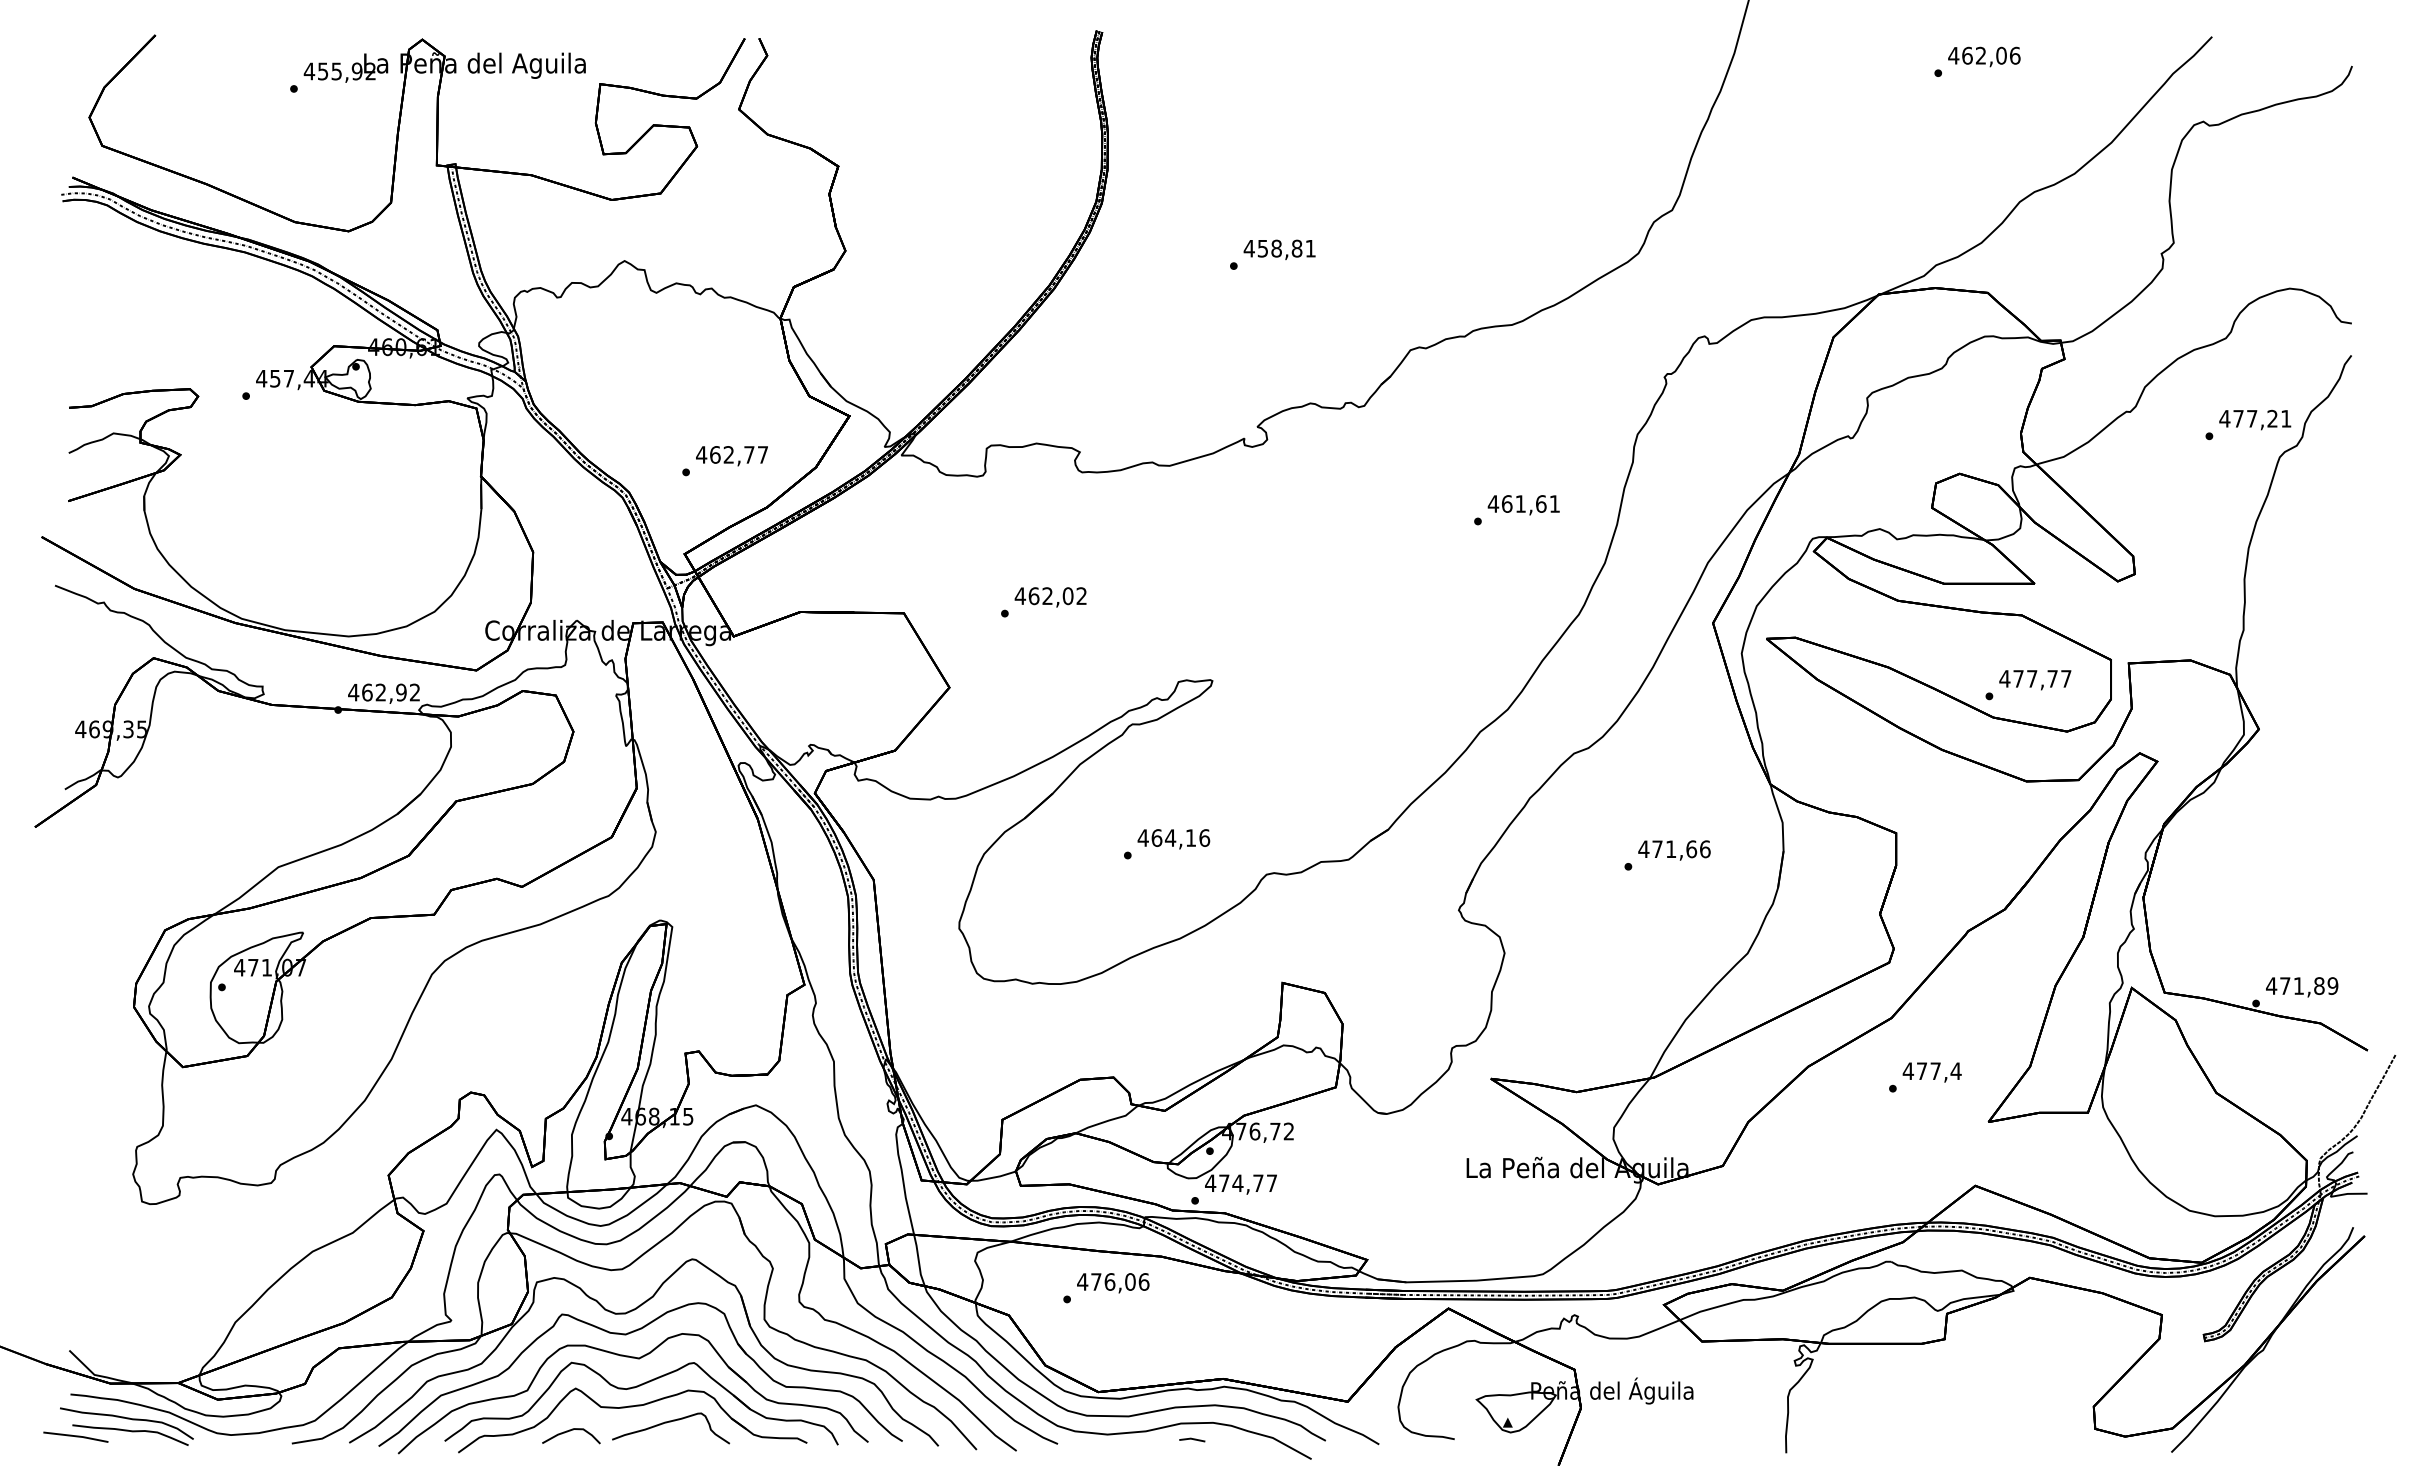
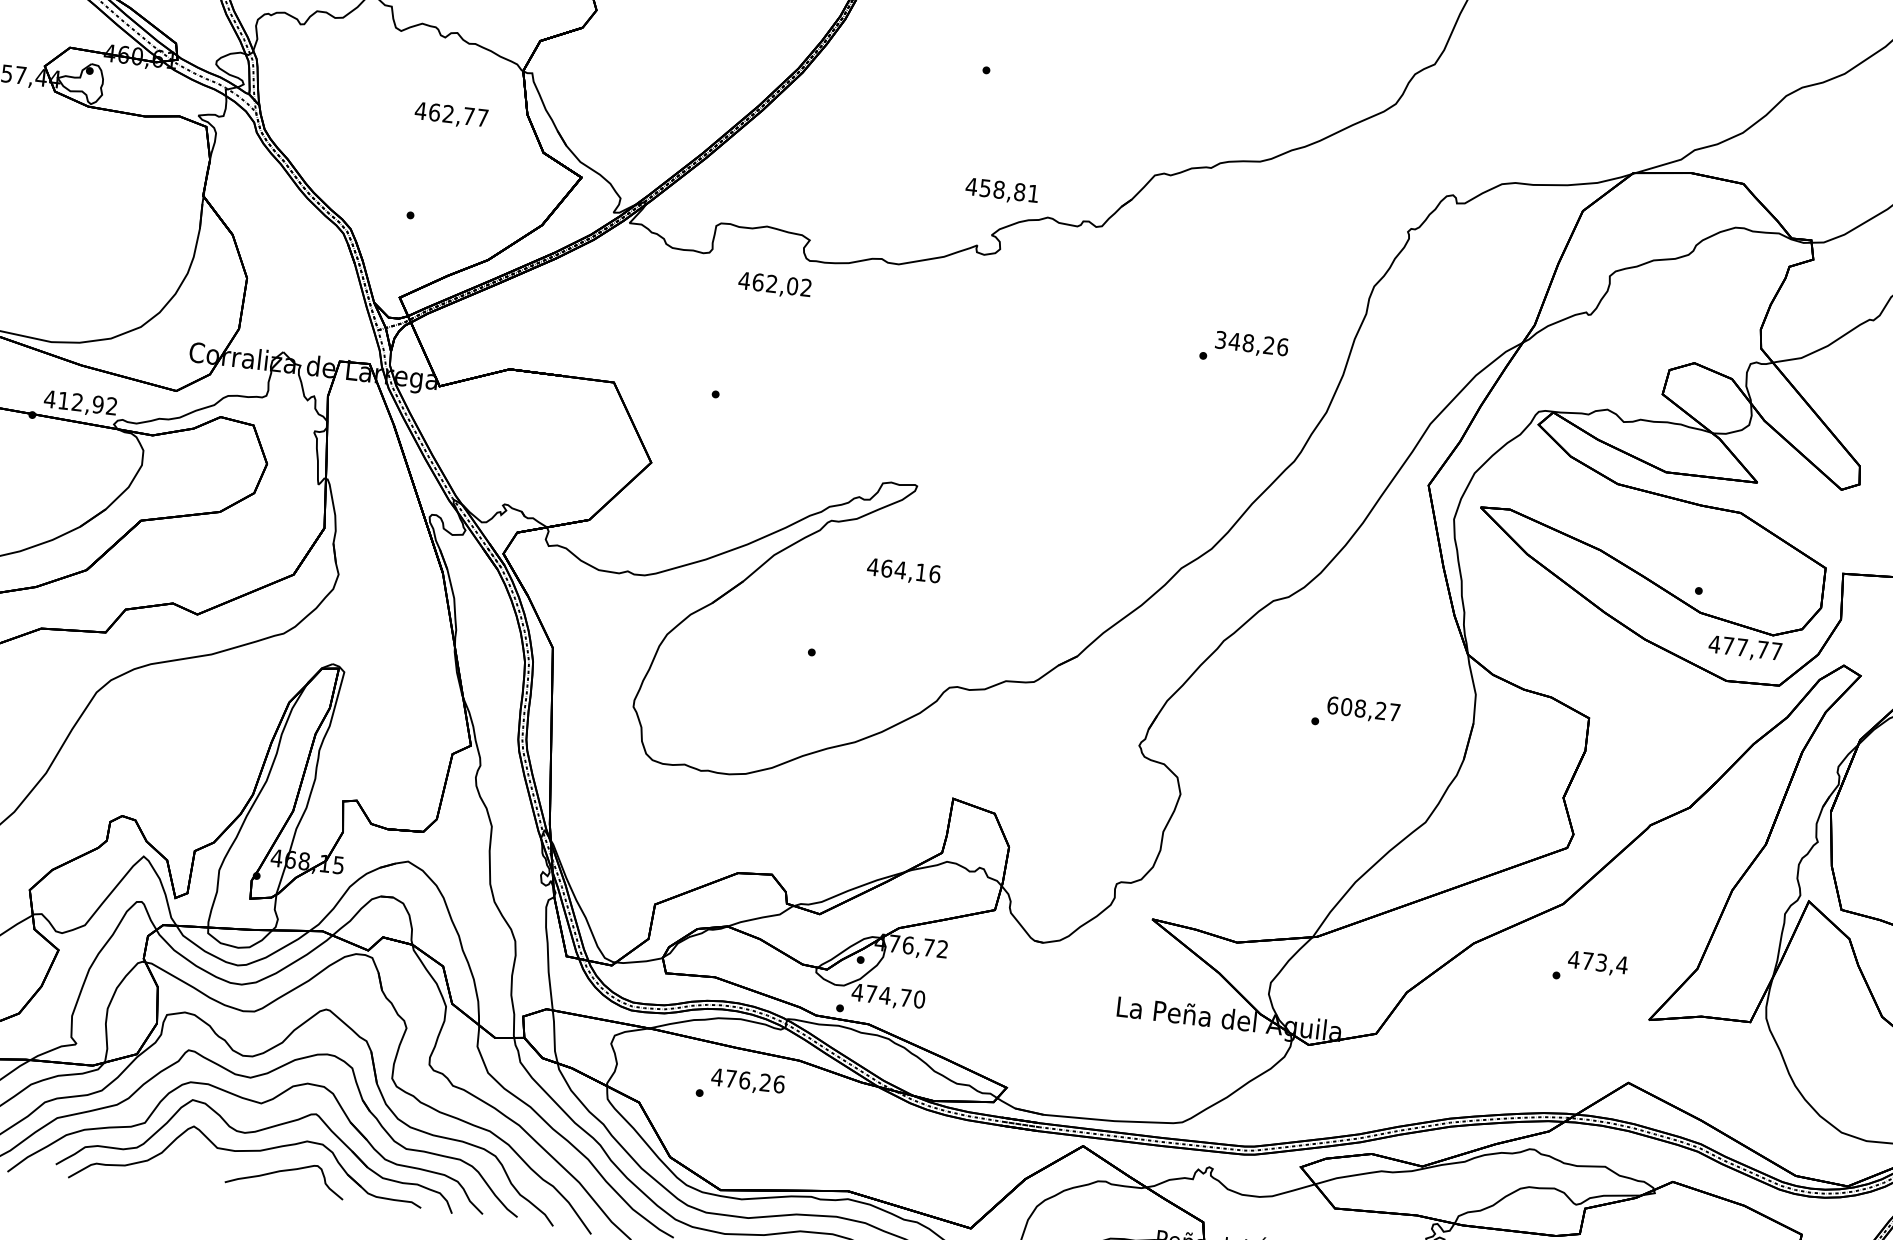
text: (1279, 249) -> (1001, 191), moved
text: (731, 456) -> (450, 115), moved
text: (1523, 503) -> (1251, 342), 461,61 -> 348,26
text: (1050, 597) -> (774, 285), moved
text: (2035, 680) -> (1745, 649), moved
text: (367, 692) -> (63, 400), 462,92 -> 412,92
text: (1173, 839) -> (903, 571), moved
text: (1674, 849) -> (1363, 709), 471,66 -> 608,27
text: (1935, 1071) -> (1601, 963), 477,4 -> 473,4
text: (1271, 1183) -> (919, 999), 474,77 -> 474,70
text: (1130, 1281) -> (765, 1082), 476,06 -> 476,26
curve: (570, 1431) -> (183, 1169), removed

